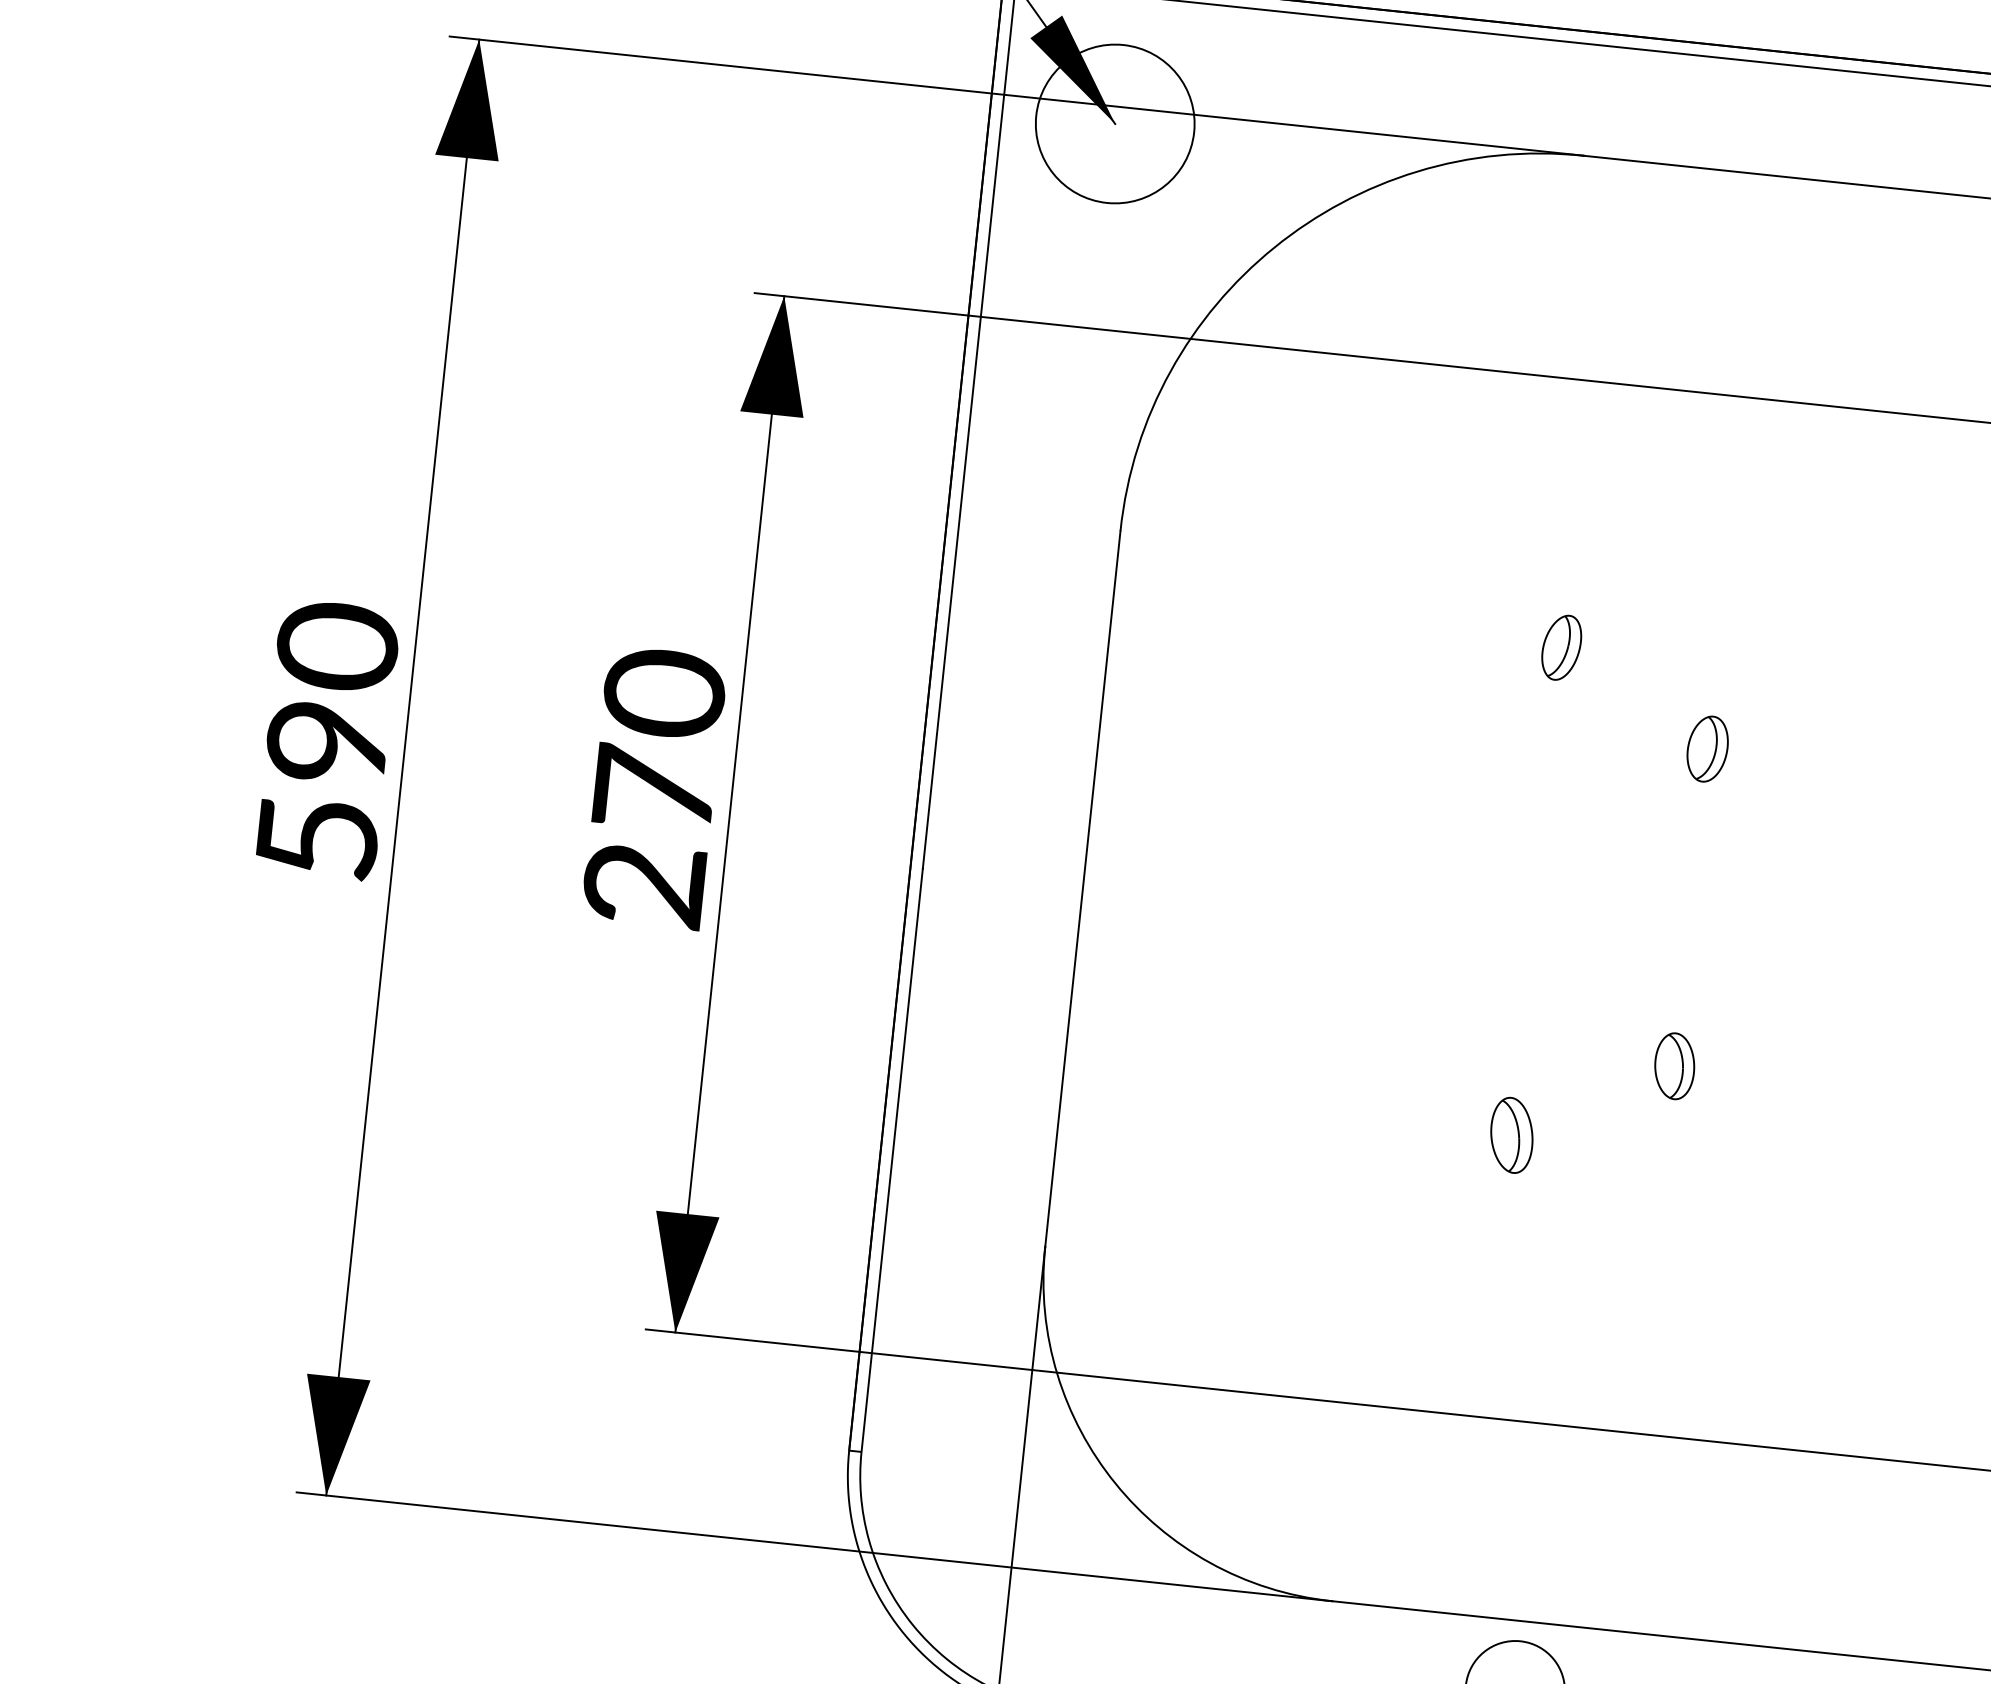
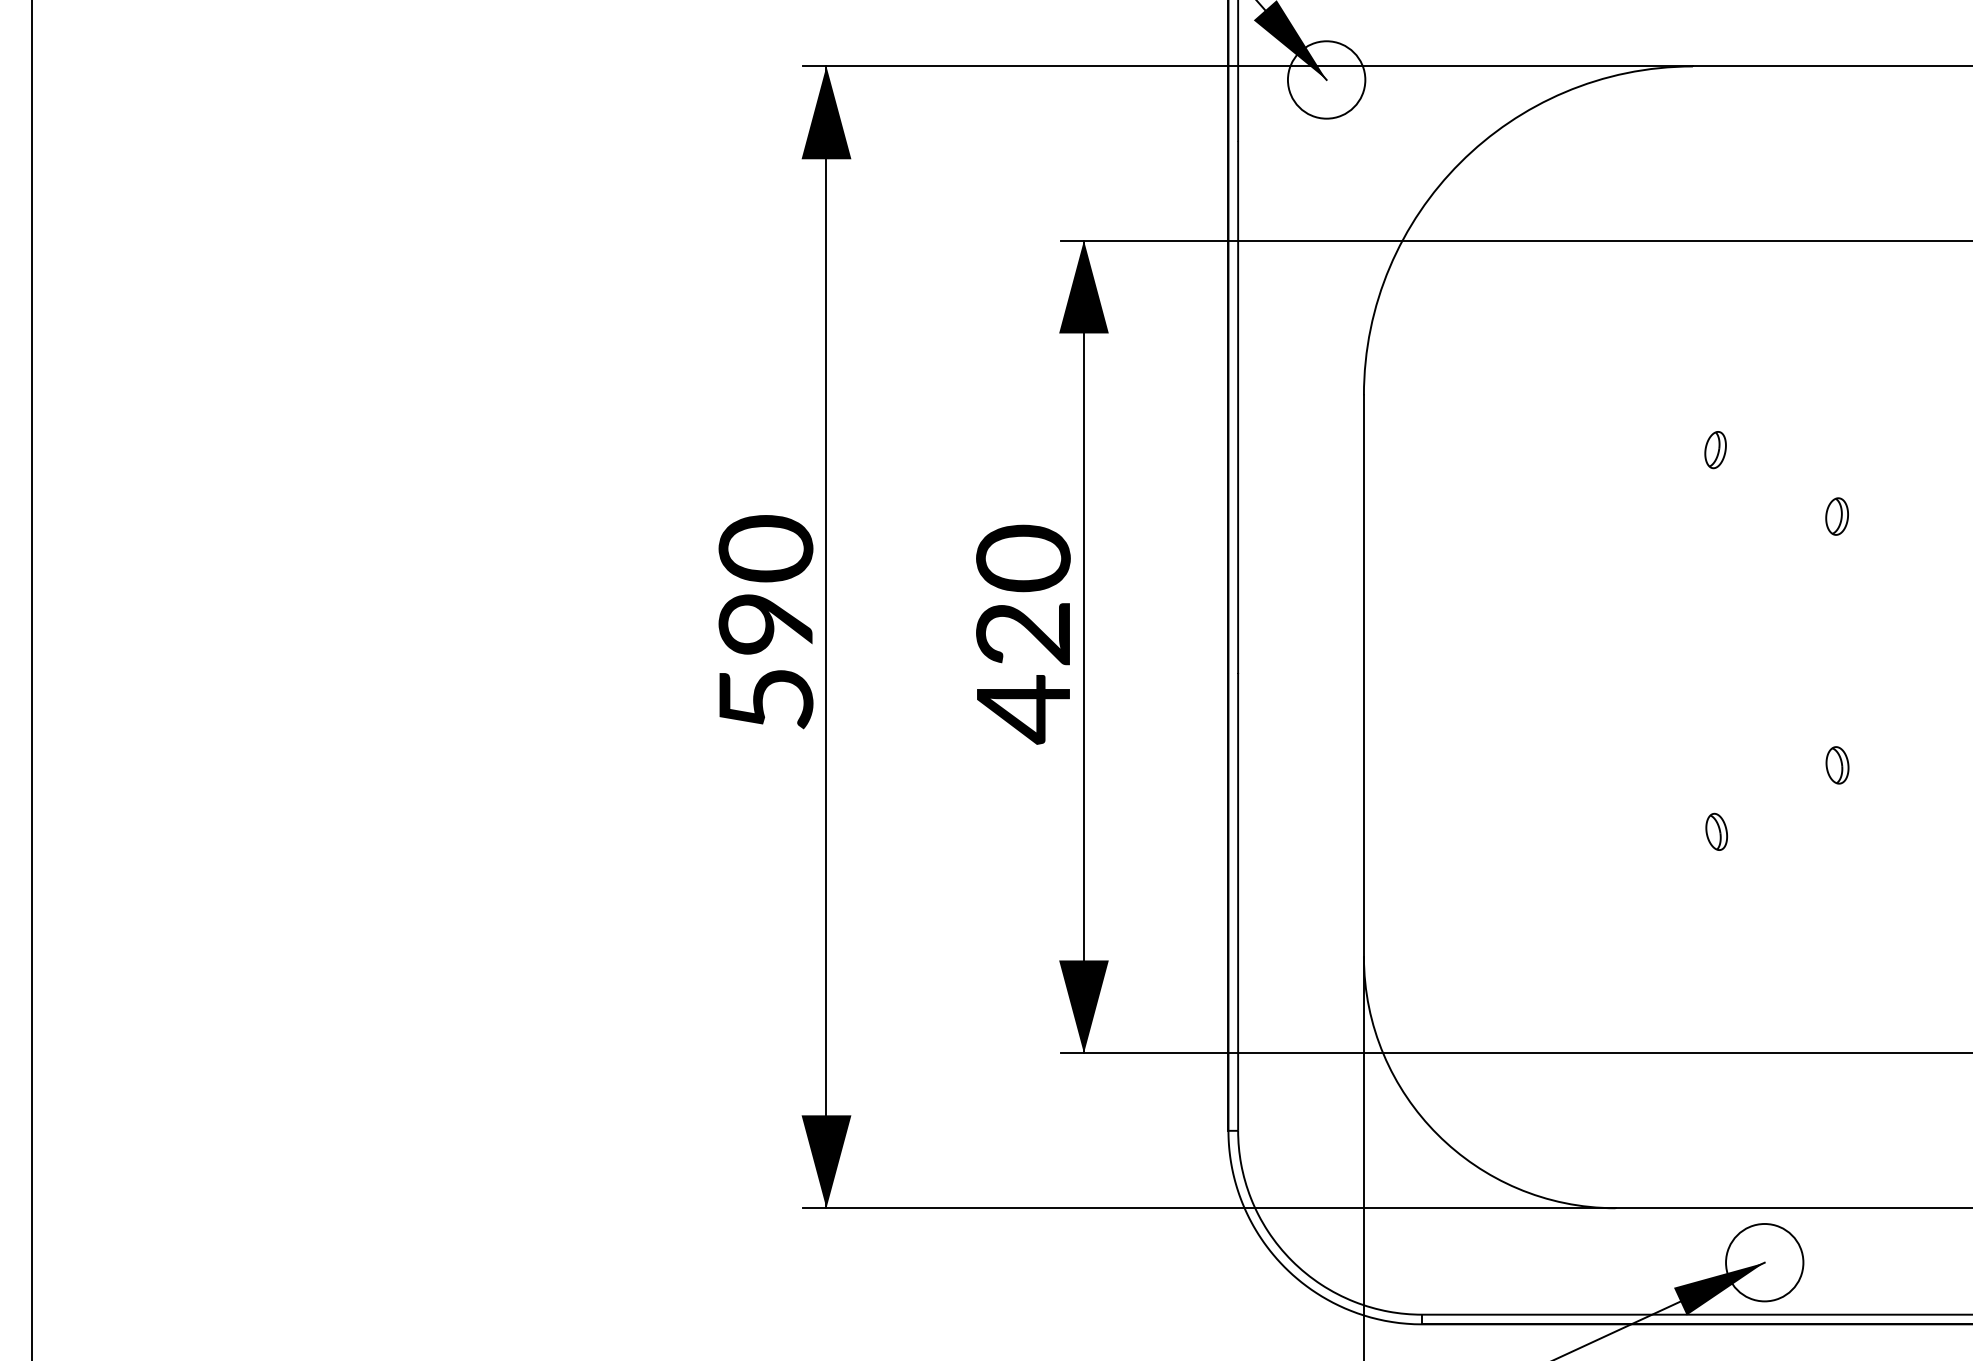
circle: (1115, 123) -> (1326, 79), size x0.62
part: (1561, 648) -> (1715, 450), size x0.71
part: (1706, 748) -> (1836, 516), size x0.71
text: (648, 838) -> (1022, 672), 270 -> 420
part: (1674, 1066) -> (1837, 765), size x0.71
part: (1511, 1134) -> (1716, 831), size x0.62

